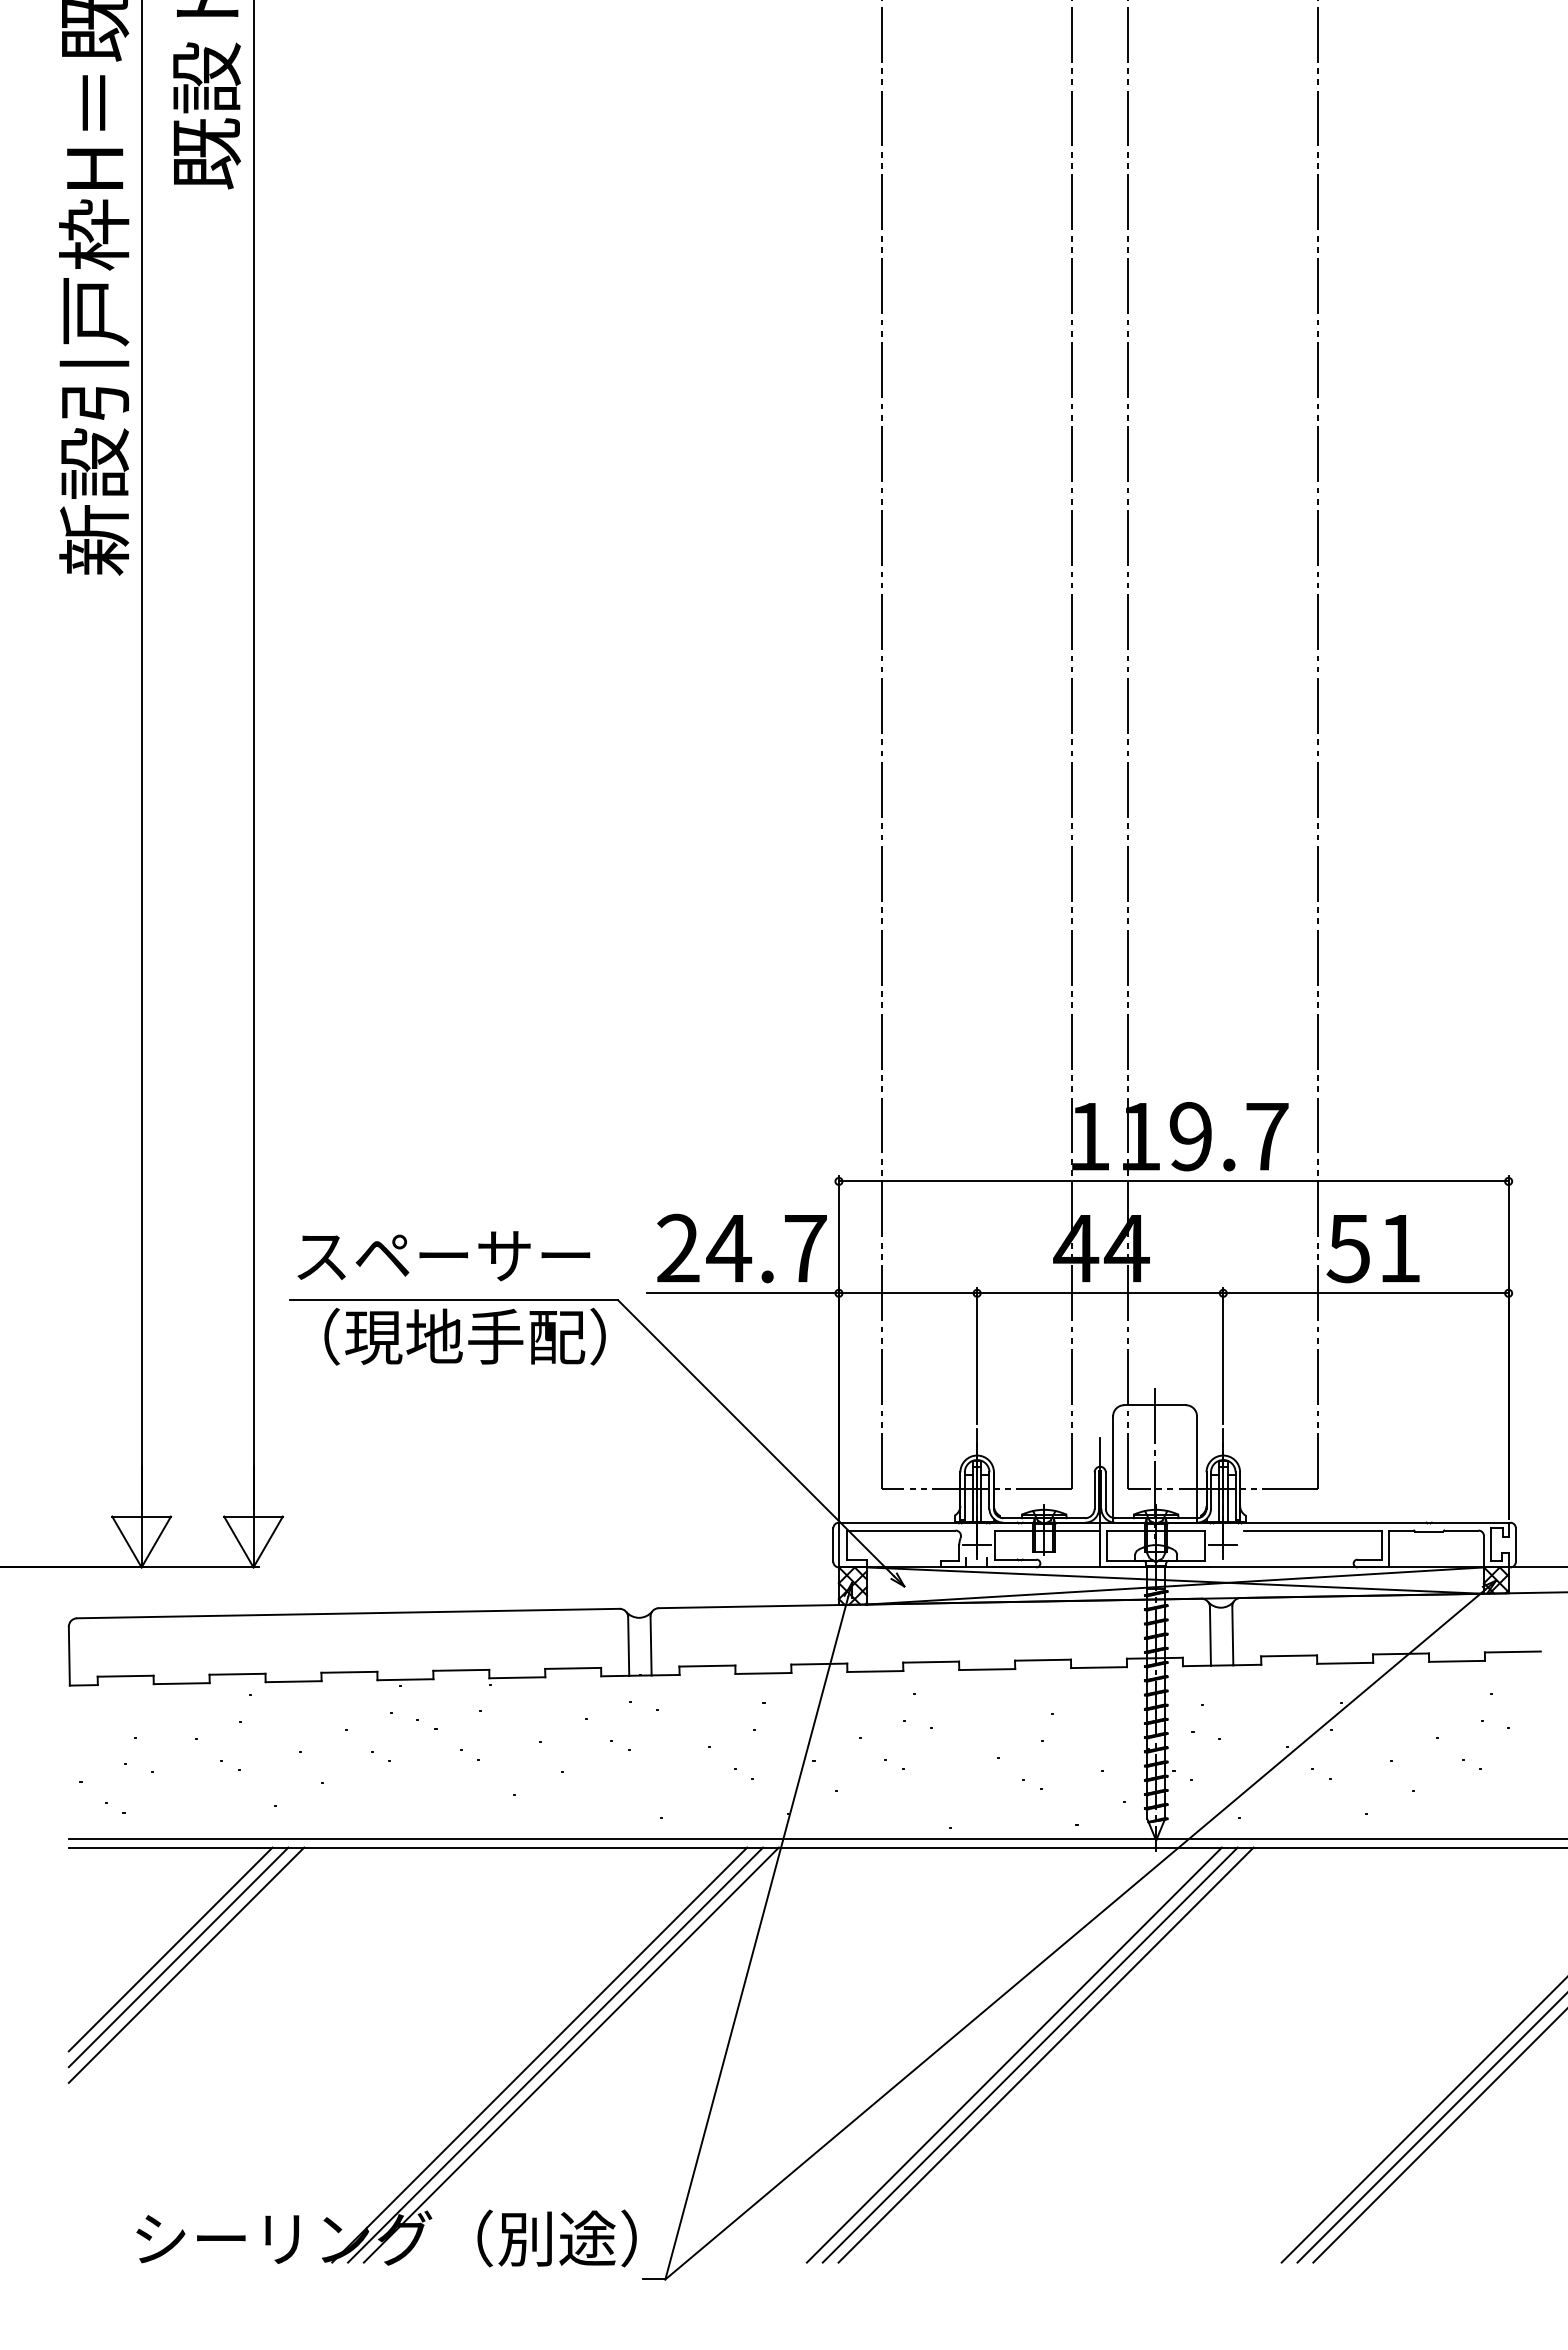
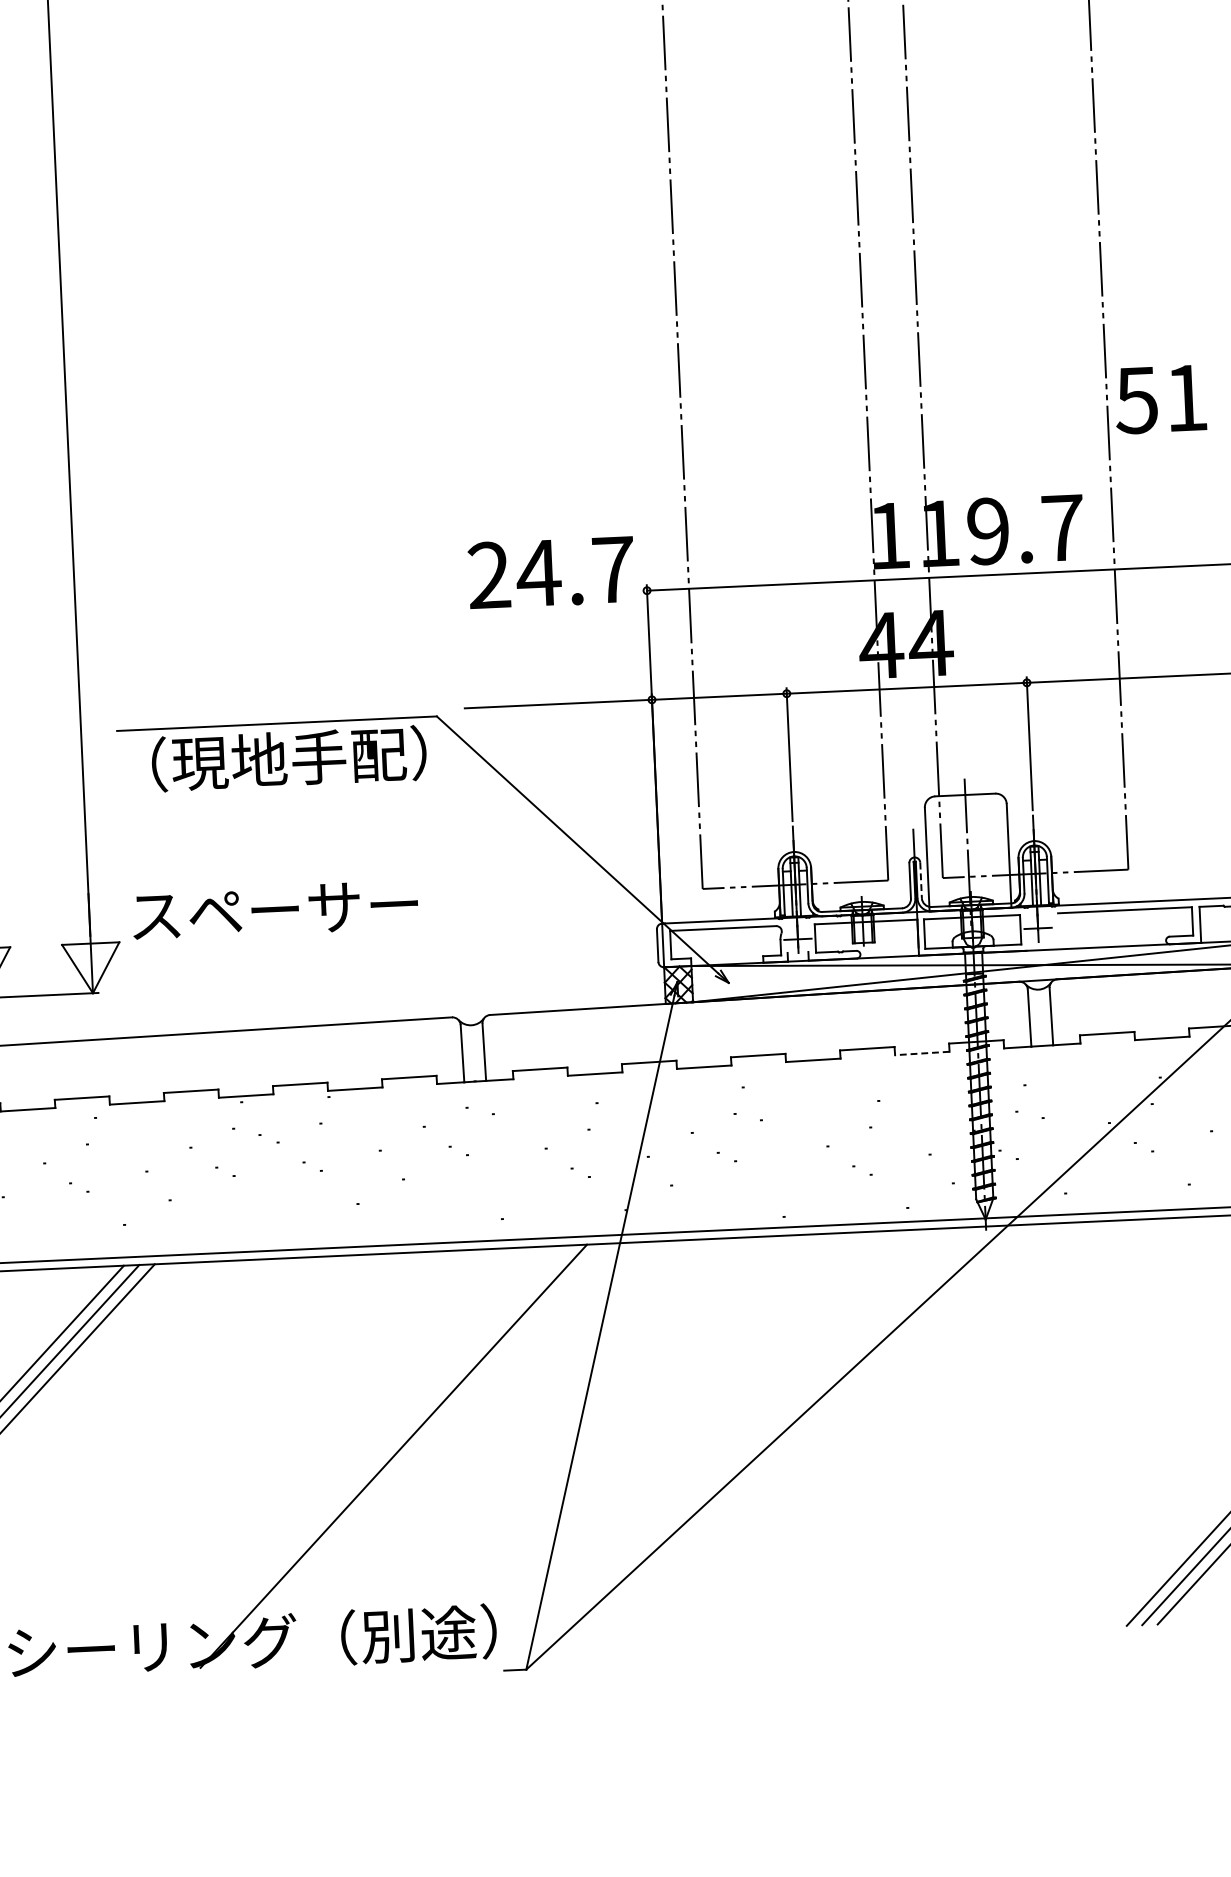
text: (741, 1248) -> (550, 572), moved
text: (1372, 1249) -> (1159, 400), moved
text: (443, 1256) -> (274, 910), moved
line: (1105, 1491) -> (920, 881), solid -> dashed
line: (1099, 1667) -> (922, 1053), solid -> dashed
line: (555, 2054) -> (409, 1455), removed
line: (570, 2054) -> (423, 1454), removed
line: (1013, 2054) -> (855, 1434), removed
line: (1029, 2054) -> (871, 1434), removed
line: (1045, 2054) -> (887, 1433), removed

